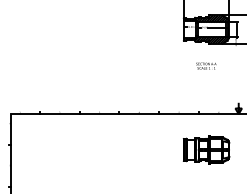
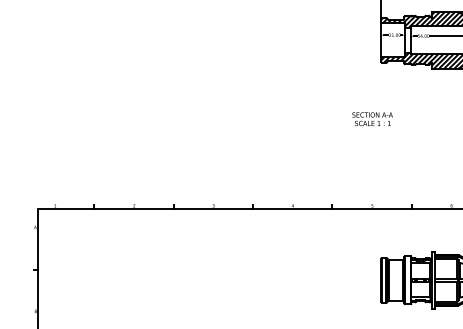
text: (206, 65) -> (372, 117), moved

